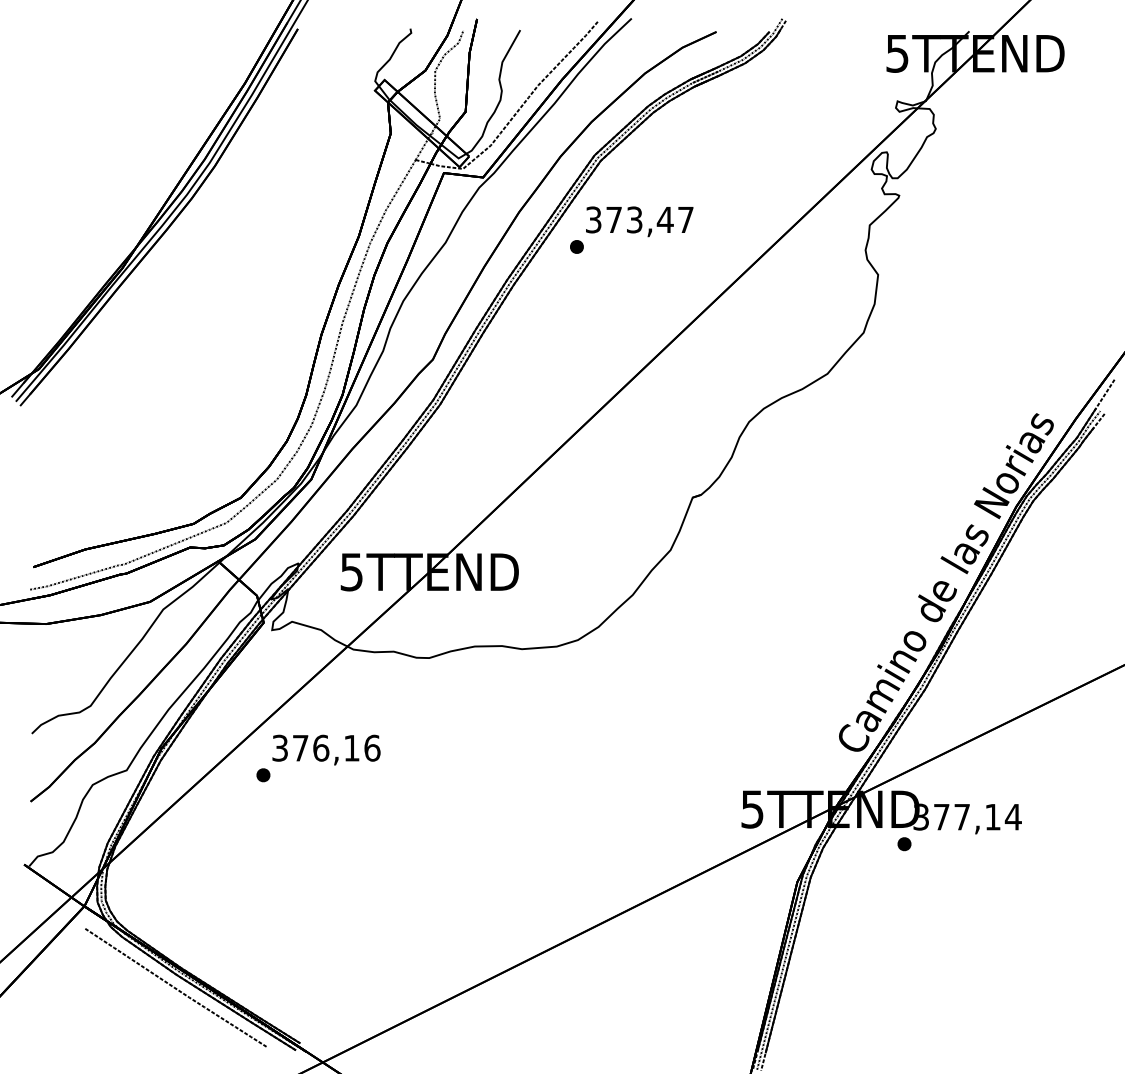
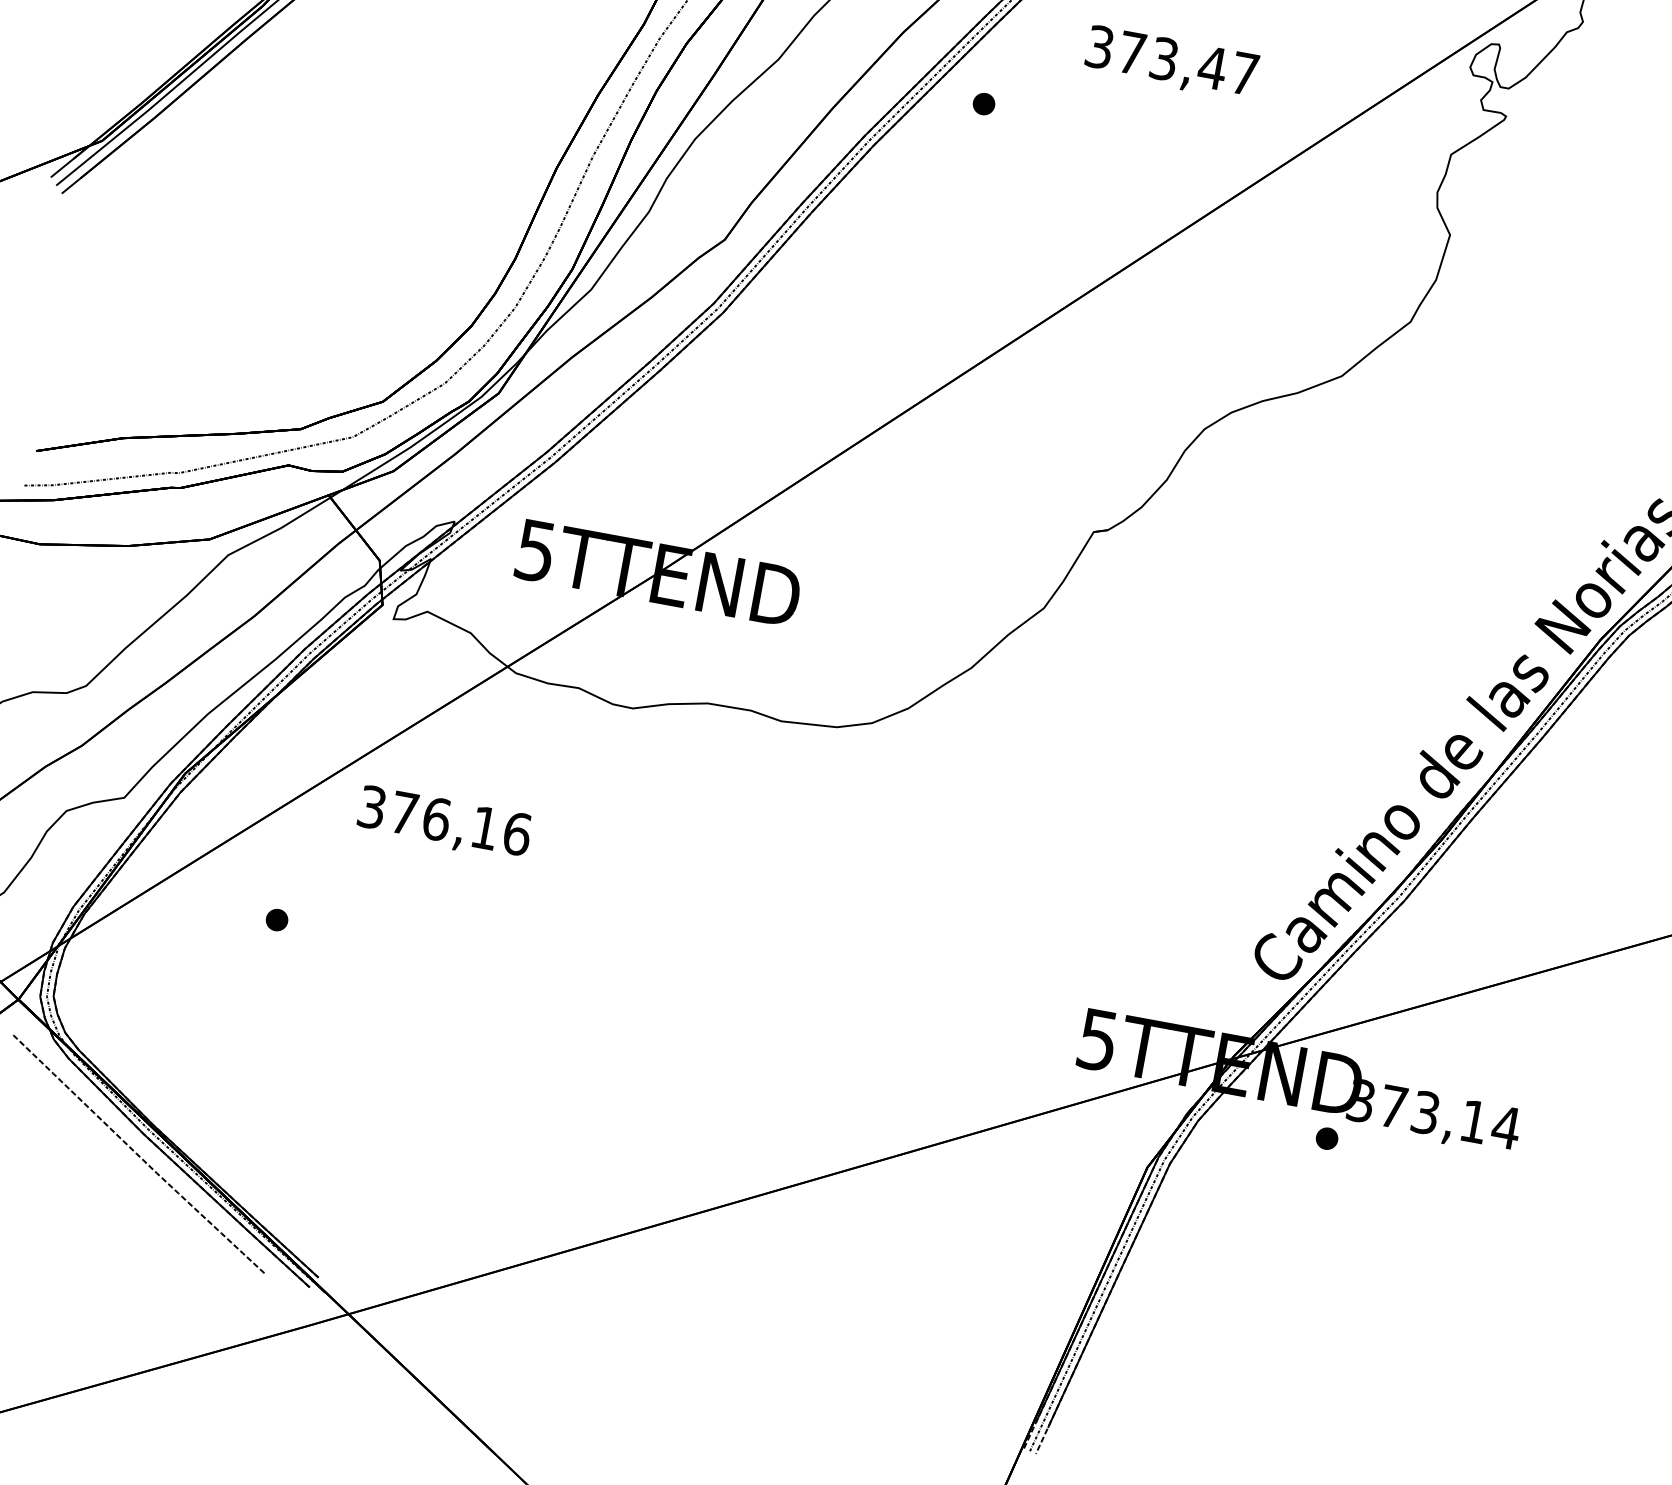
text: (639, 221) -> (1171, 62), moved
part: (263, 775) -> (277, 920), moved
text: (961, 816) -> (1424, 1111), 377,14 -> 373,14

